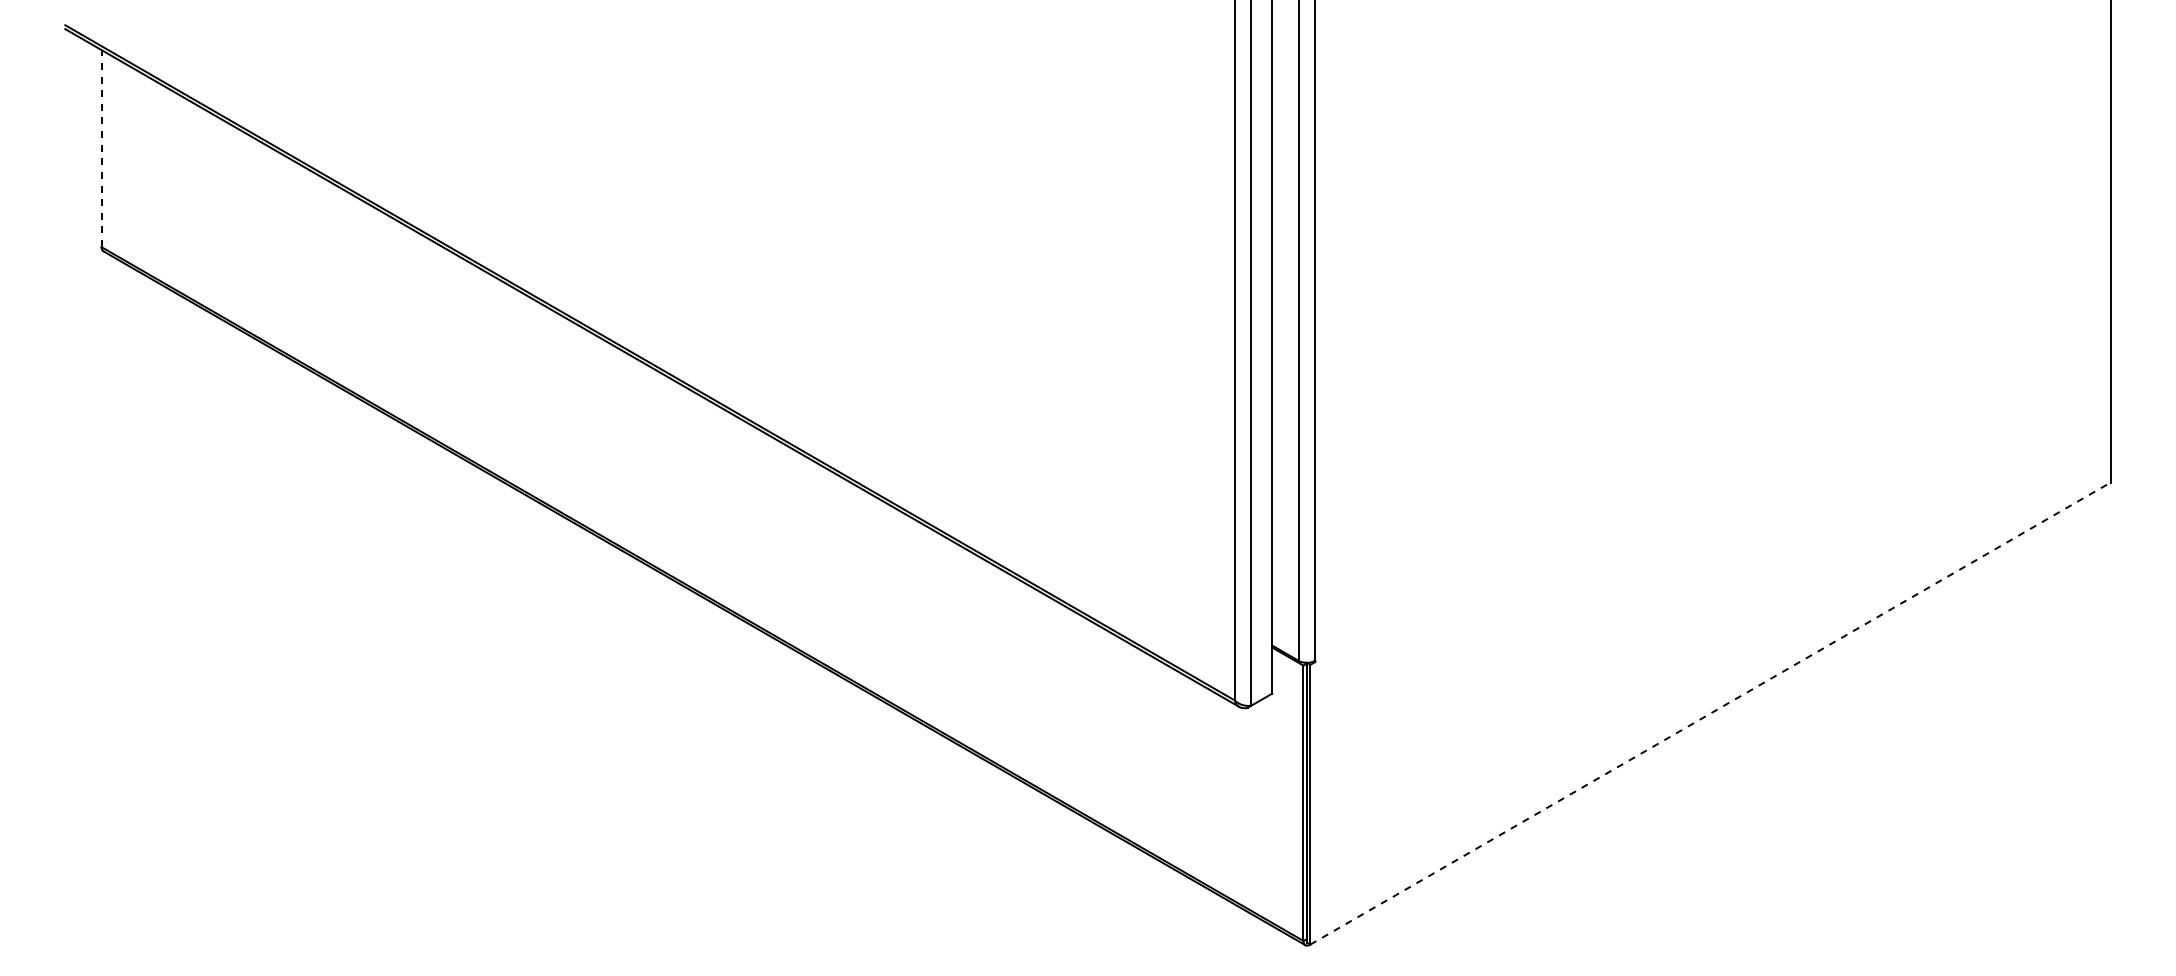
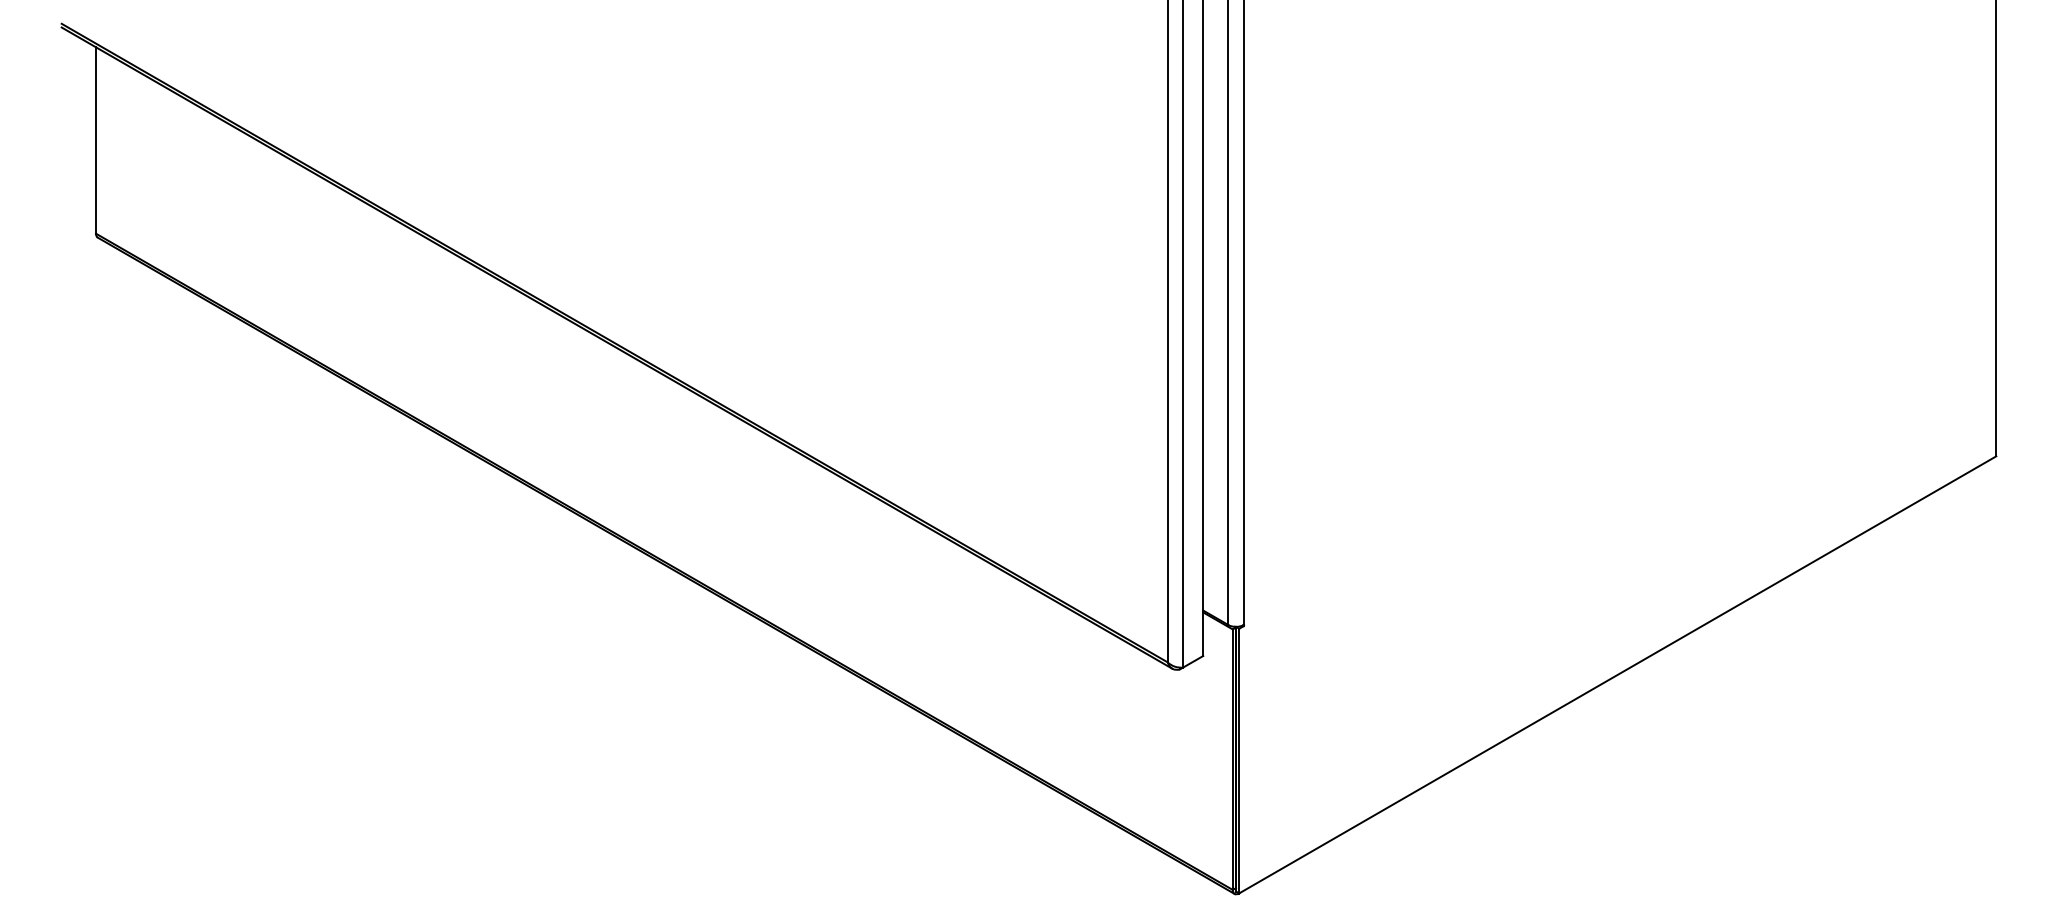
line: (101, 148) -> (95, 140), dashed -> solid
line: (1710, 713) -> (1617, 674), dashed -> solid

